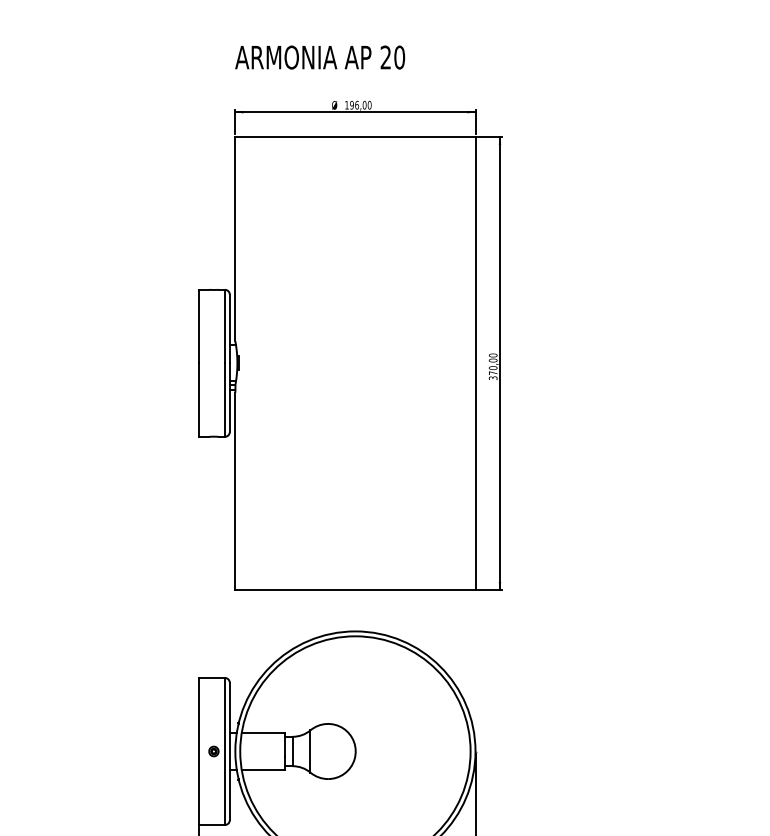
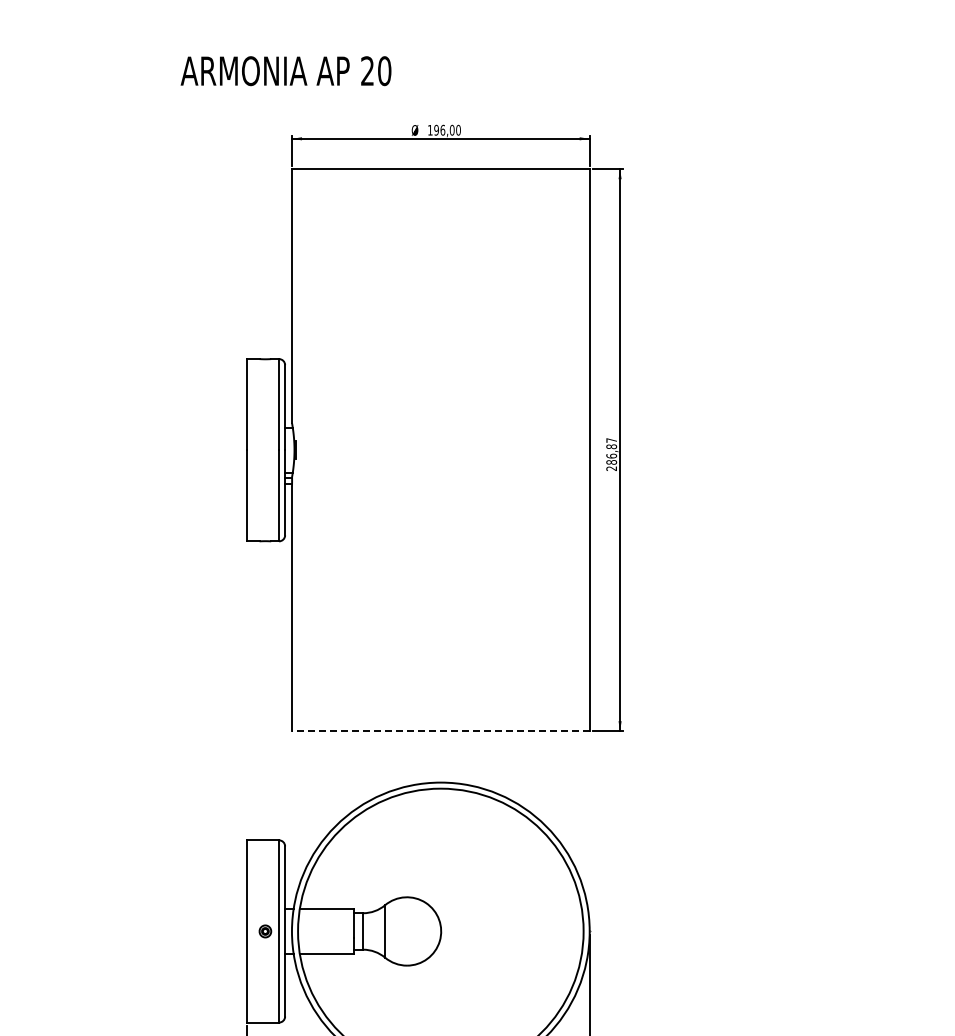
text: (319, 57) -> (285, 71), moved
text: (493, 366) -> (611, 454), 370,00 -> 286,87
line: (355, 590) -> (440, 731), solid -> dashed

